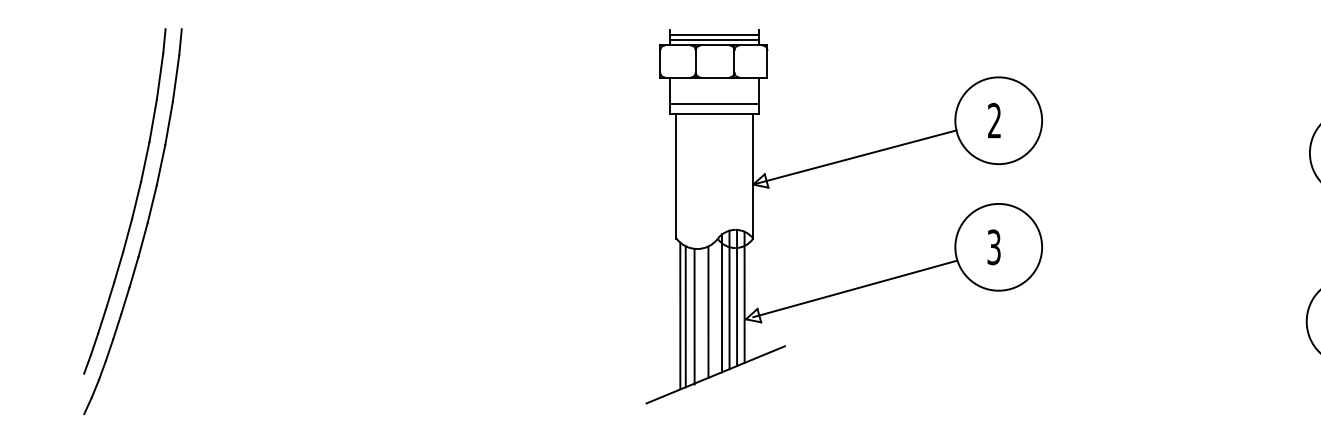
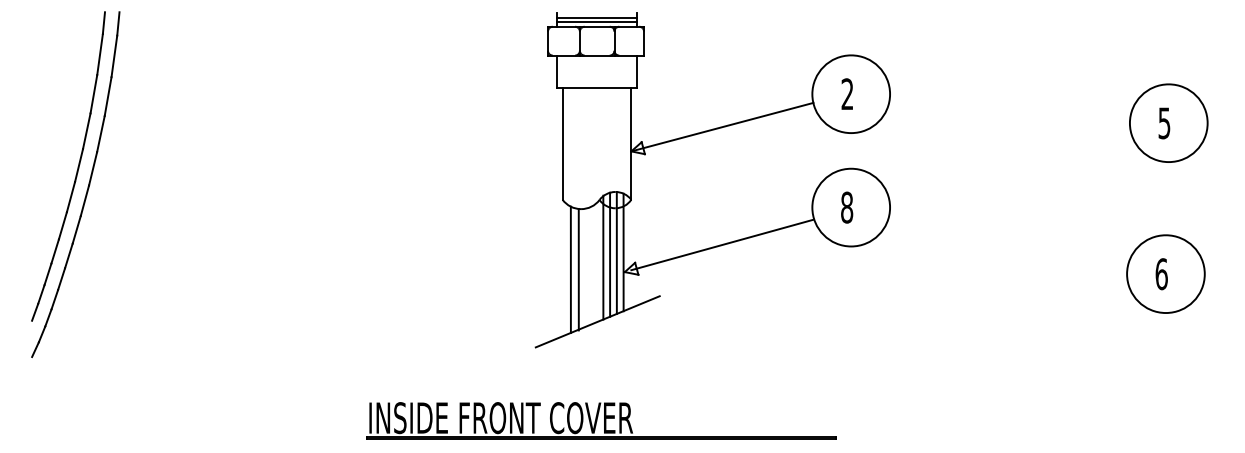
line: (714, 104) -> (596, 79), removed
text: (994, 247) -> (847, 207), 3 -> 8
line: (708, 311) -> (591, 265), removed
line: (680, 315) -> (566, 268), removed

